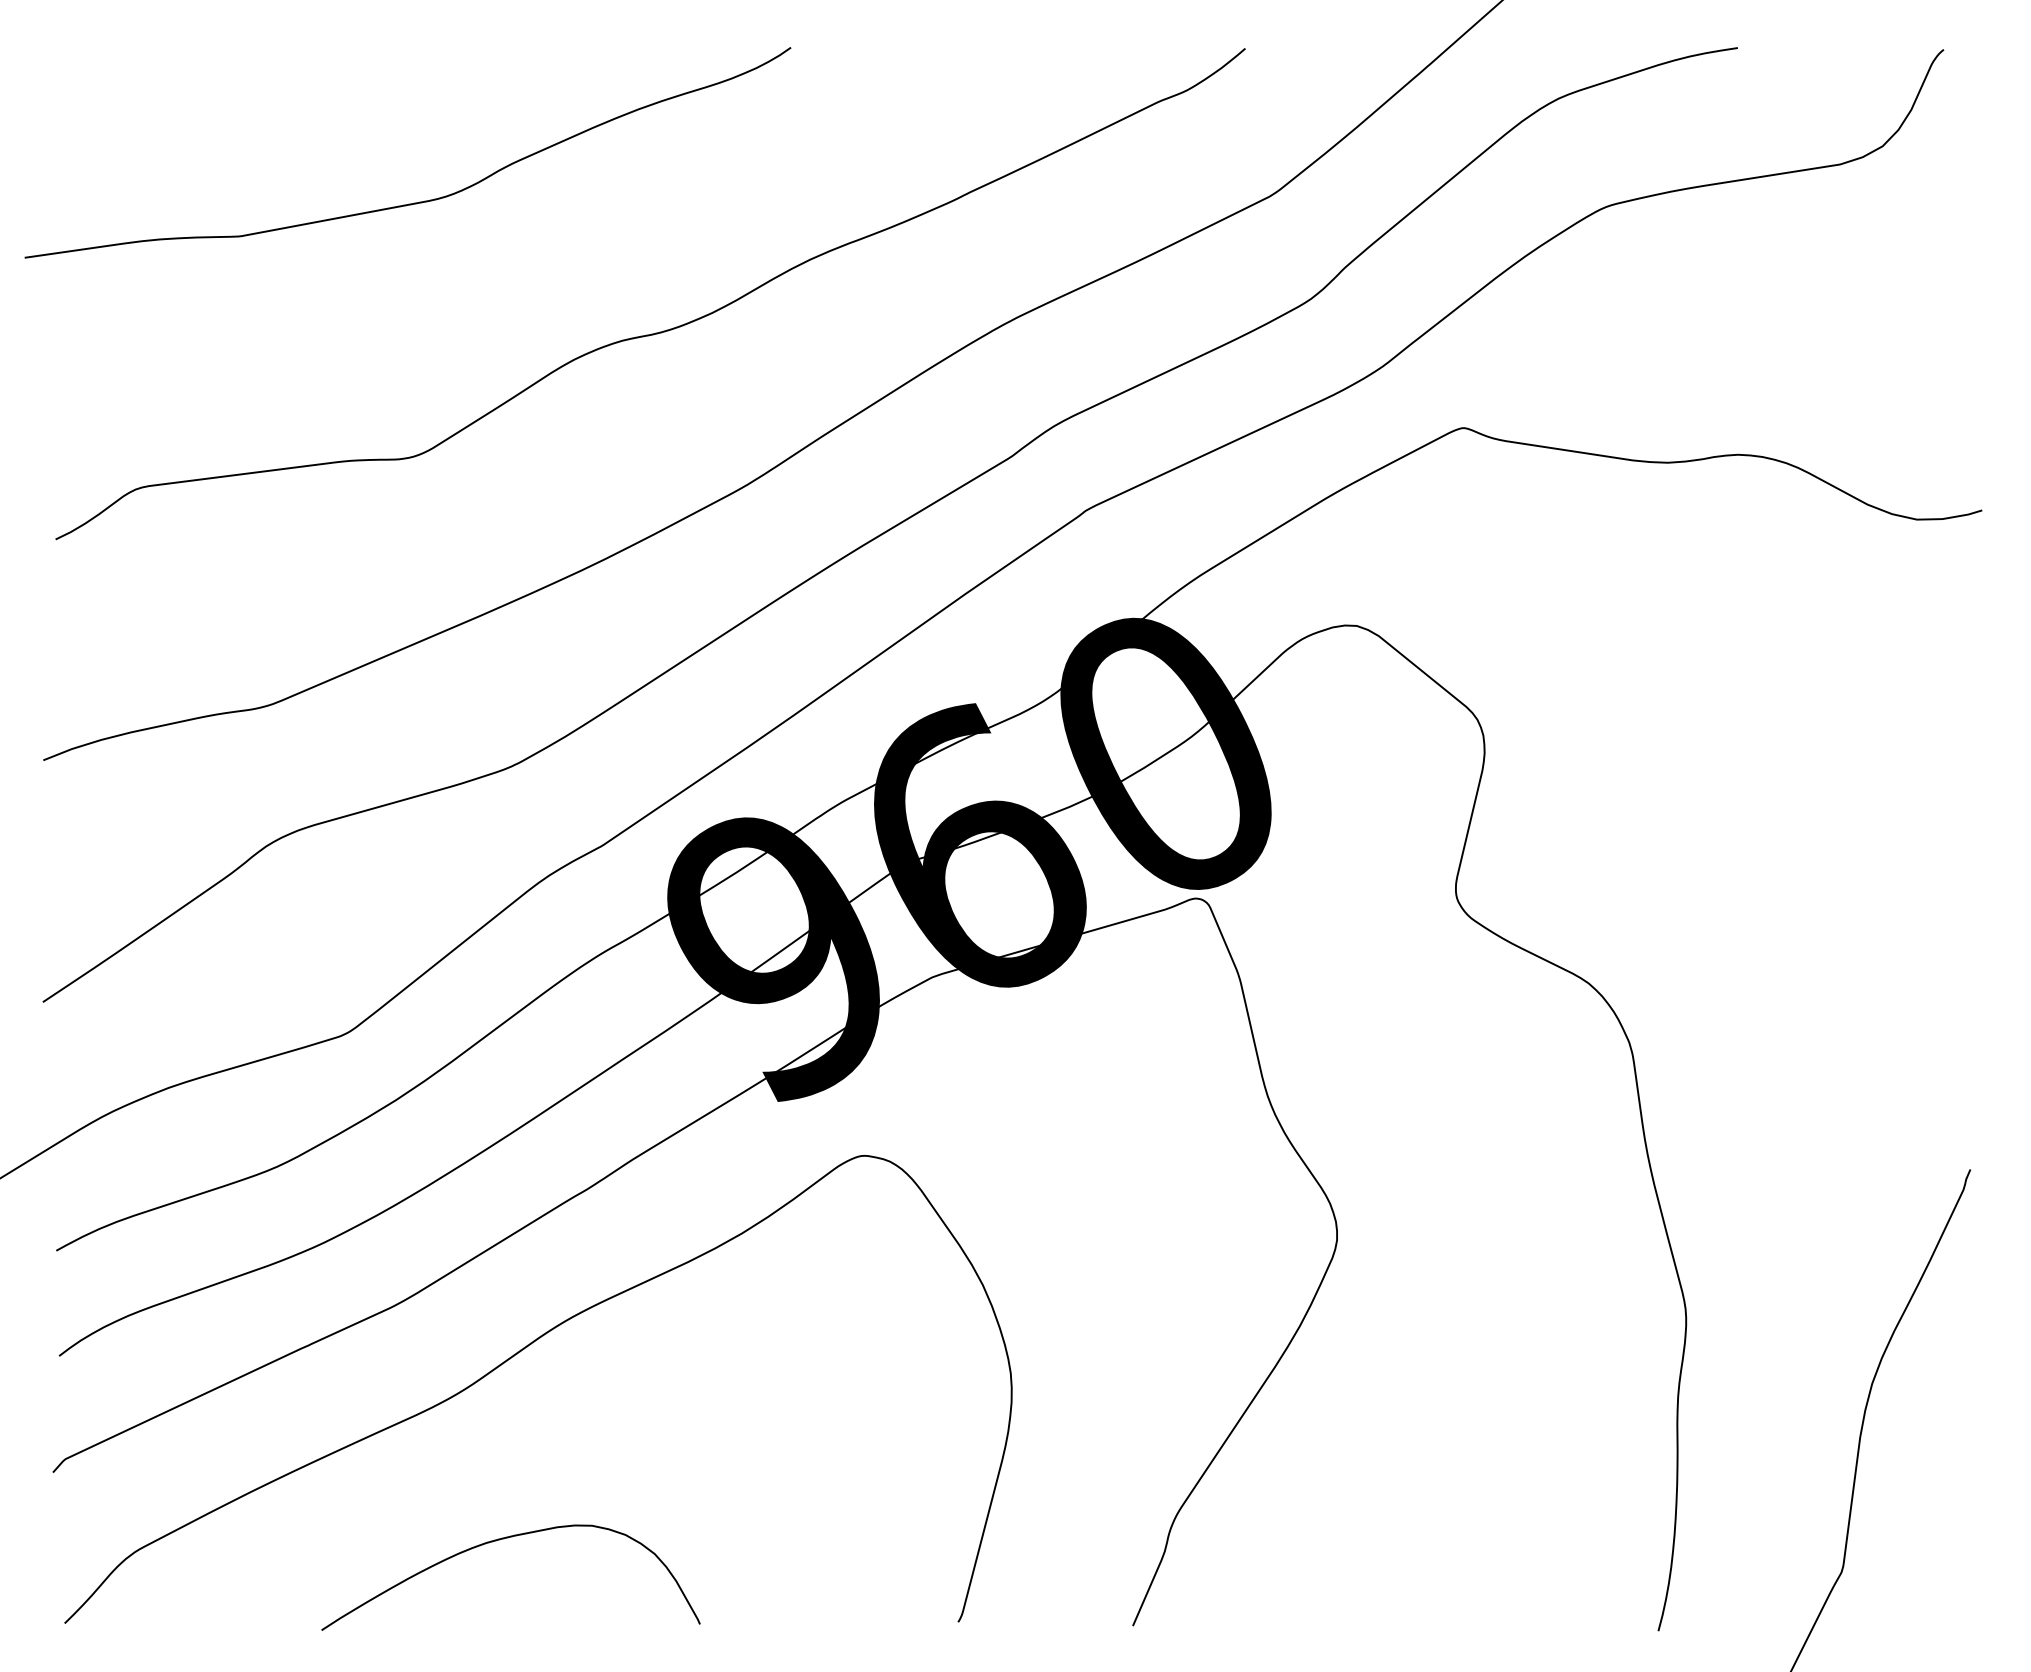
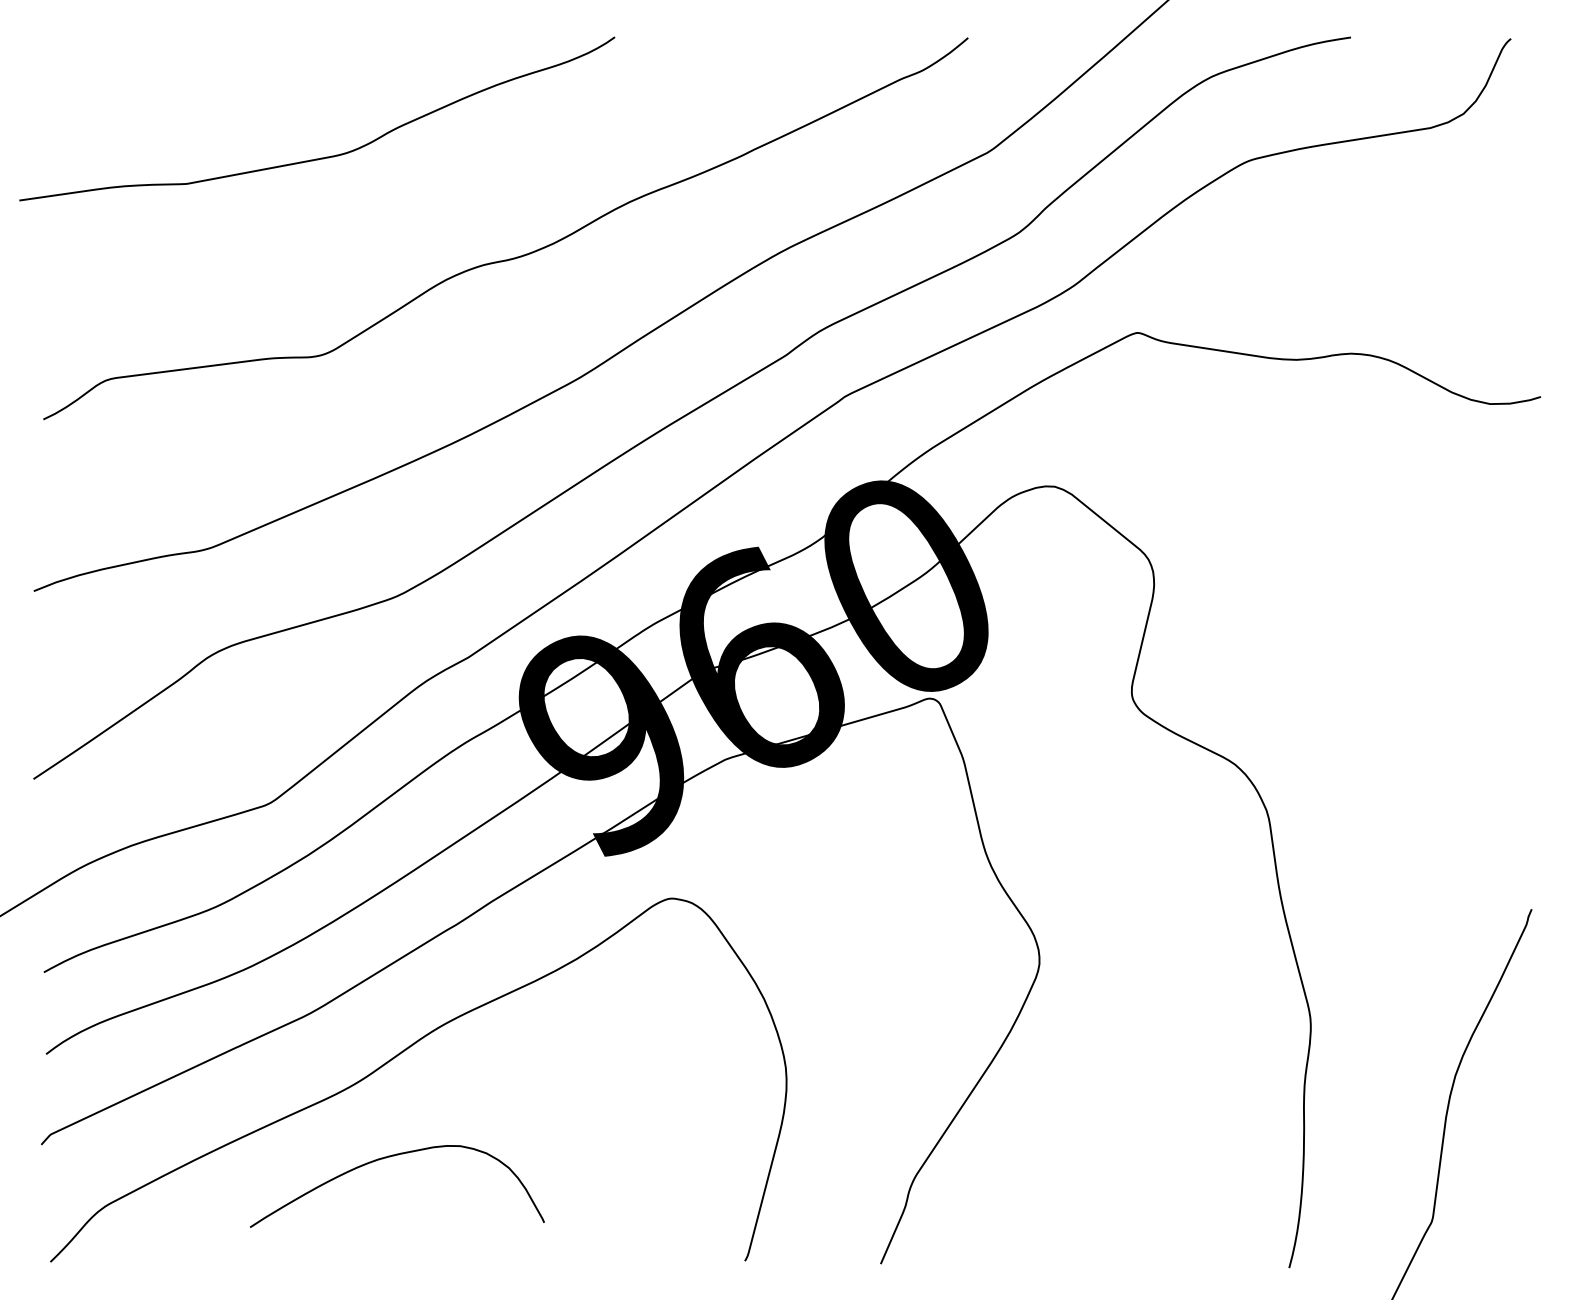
curve: (502, 1540) -> (390, 1157), moved

